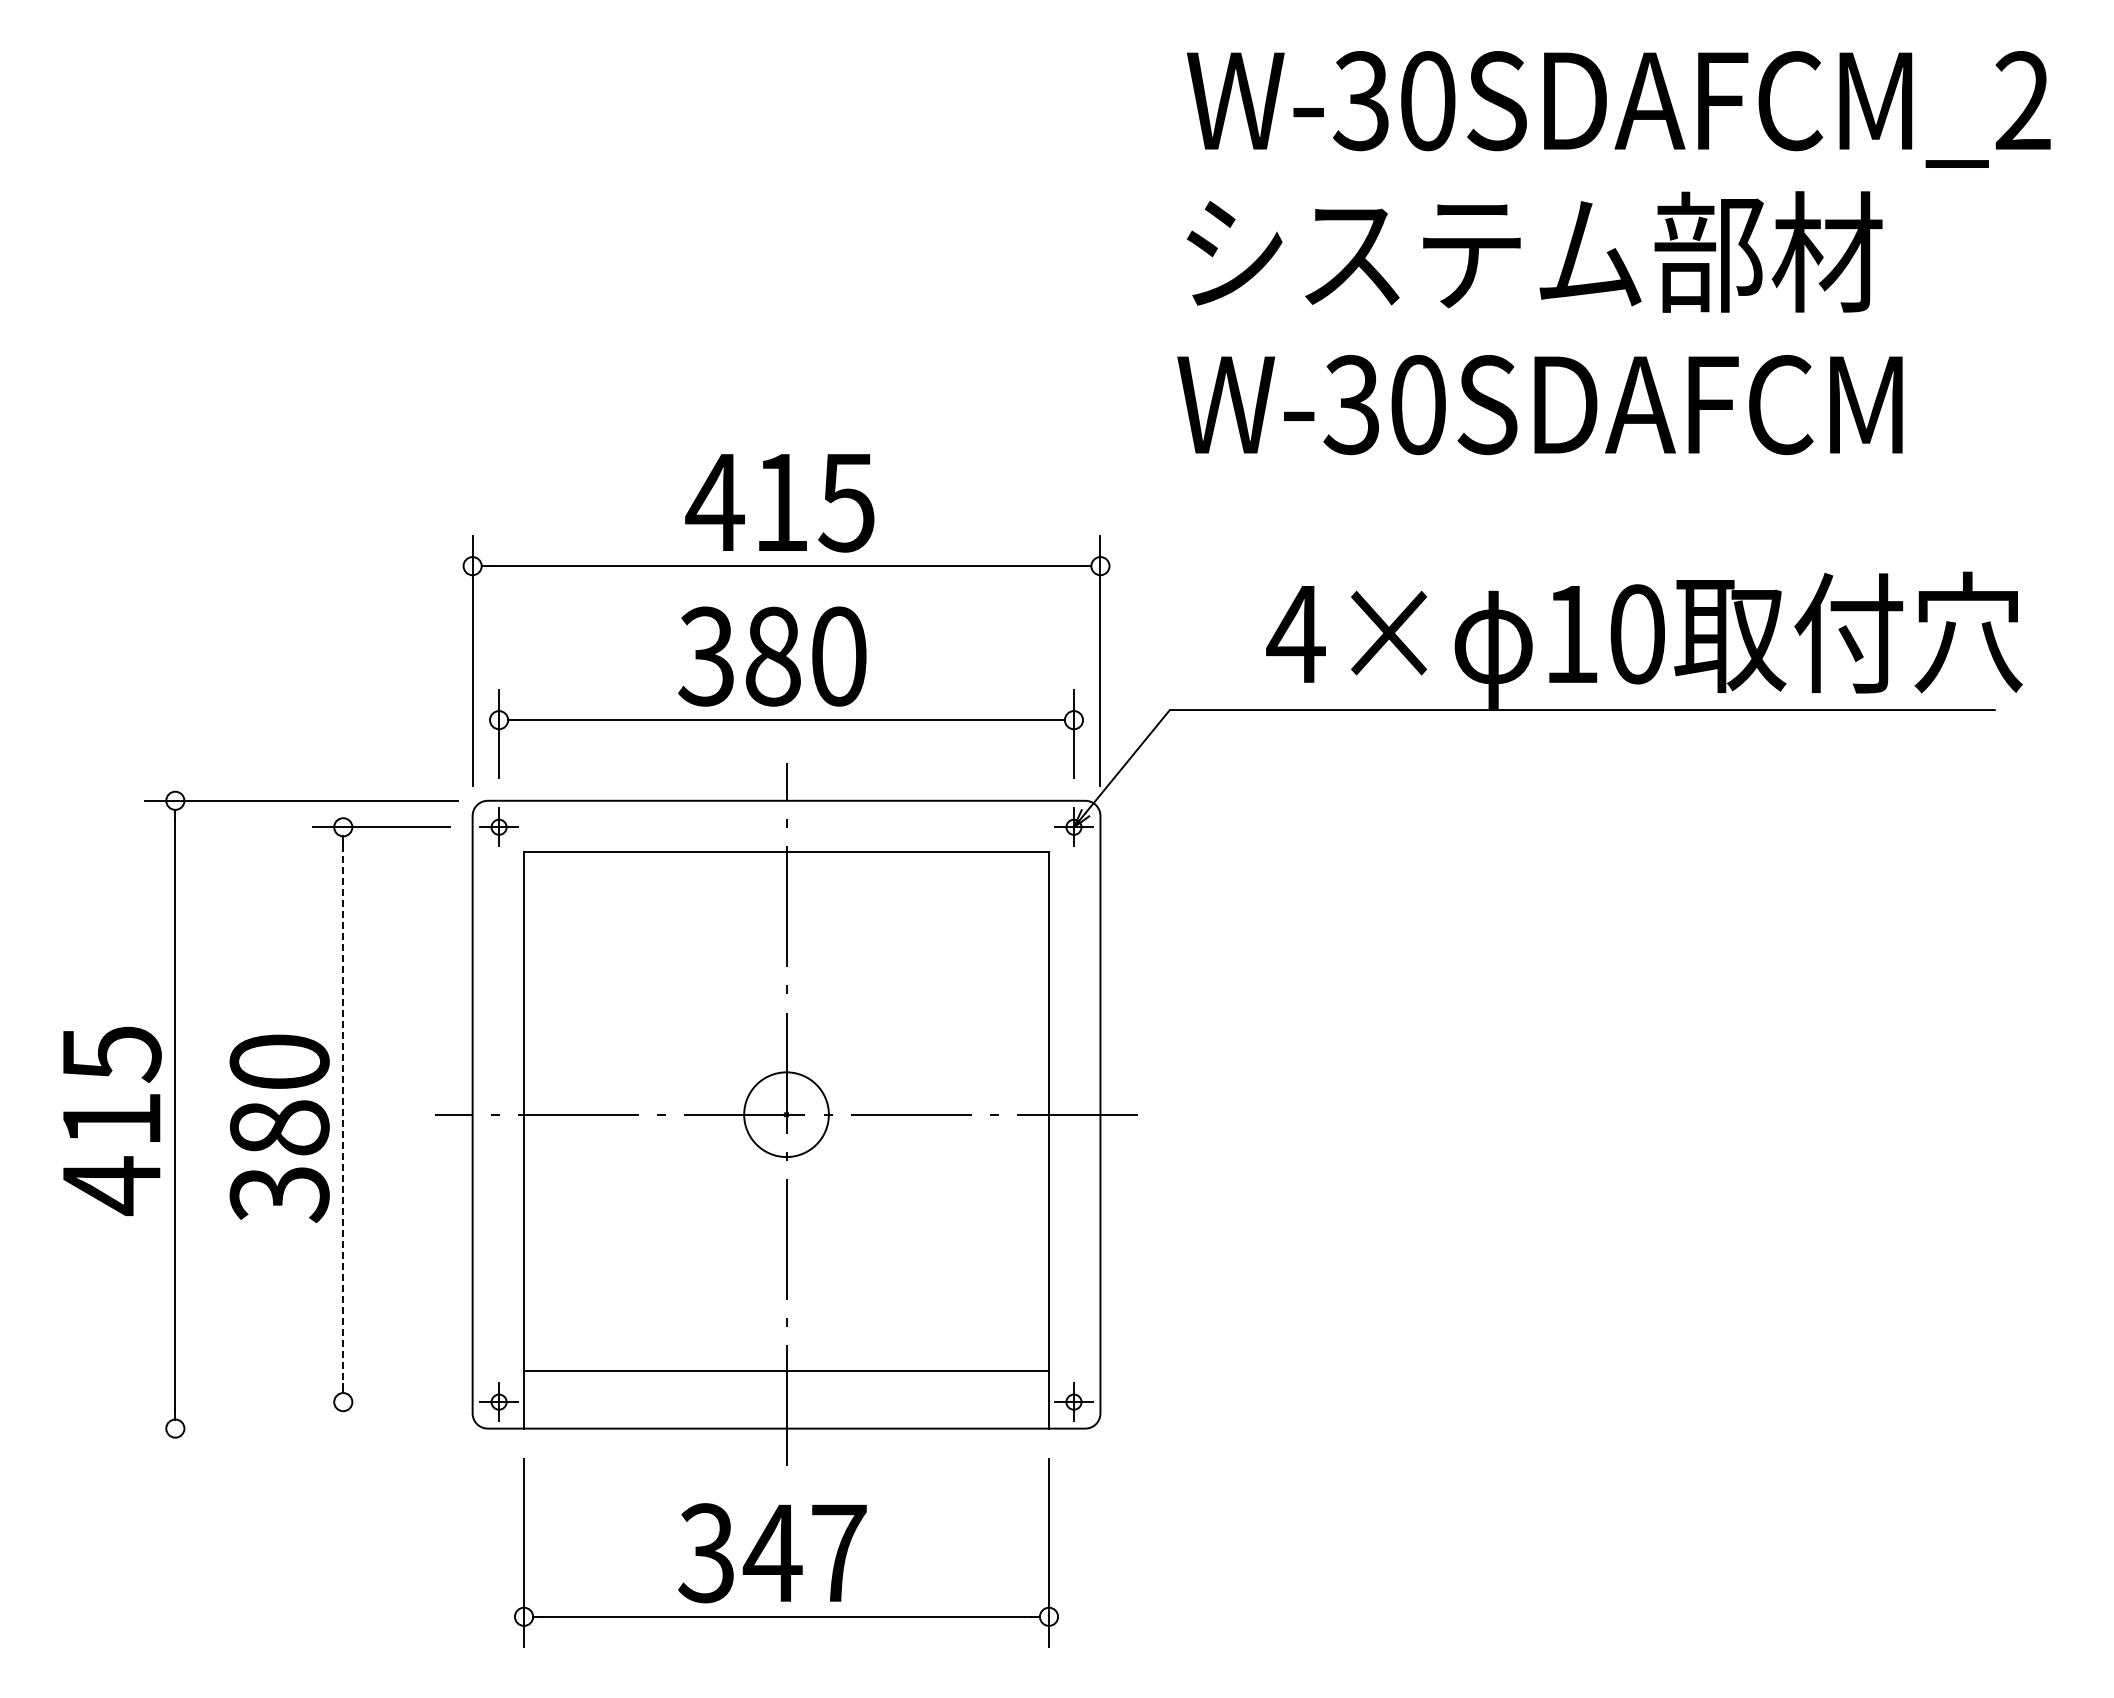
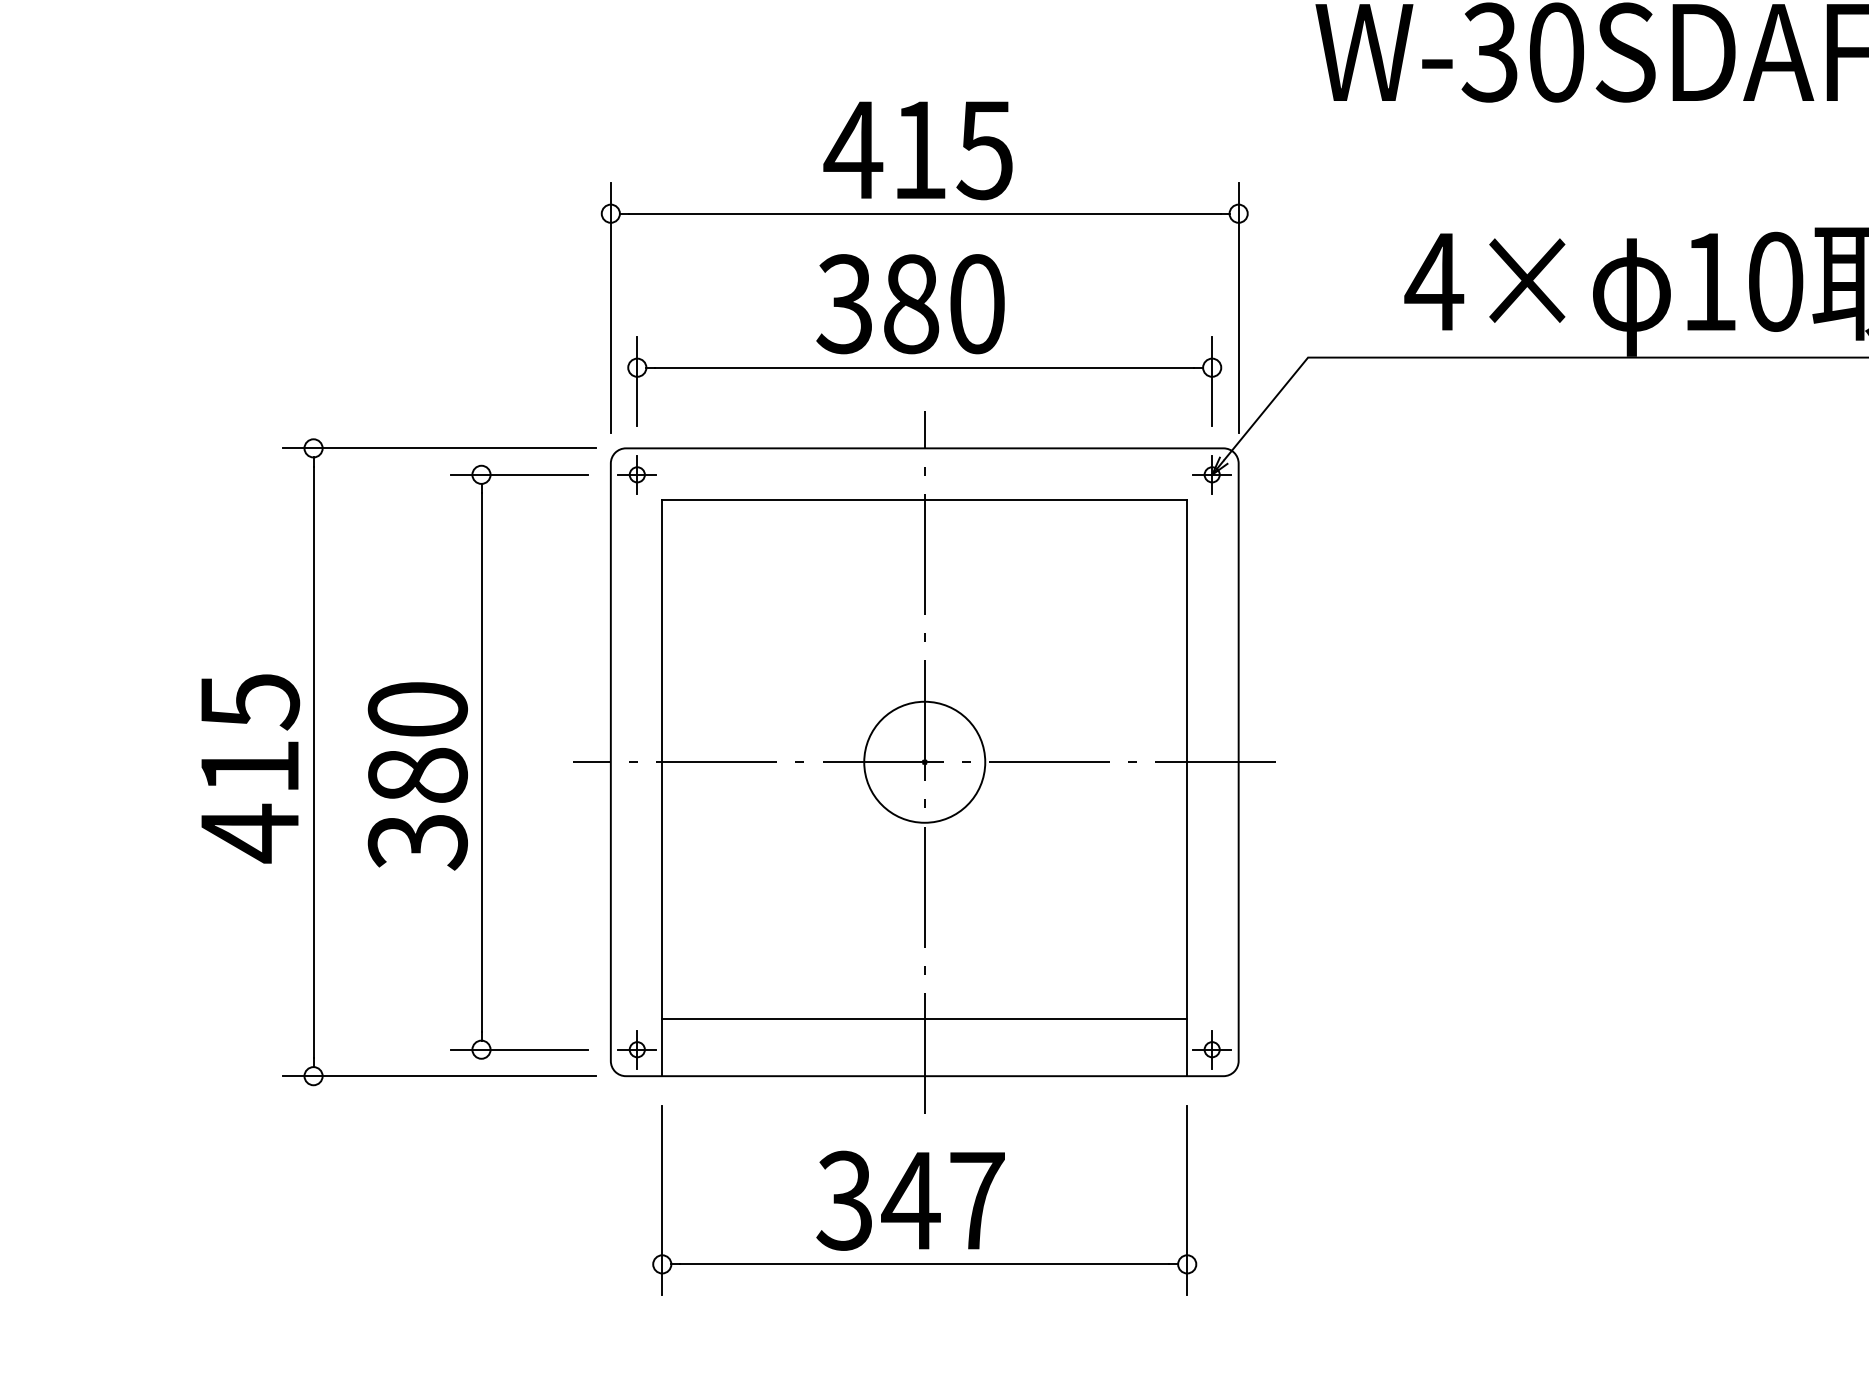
circle: (786, 1114) -> (924, 762), size x1.43
line: (343, 1115) -> (481, 763), dashed -> solid
line: (381, 1402) -> (519, 1050), added
line: (301, 1428) -> (439, 1076), added

